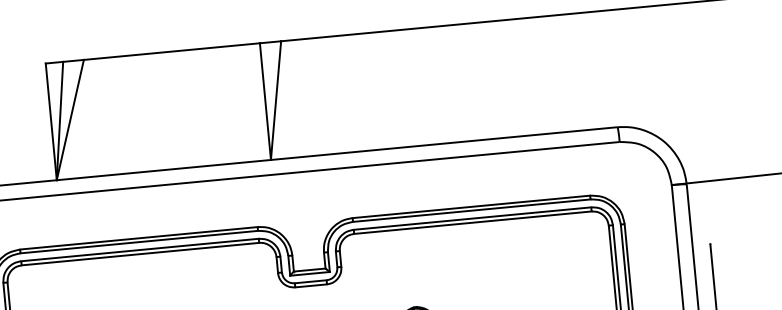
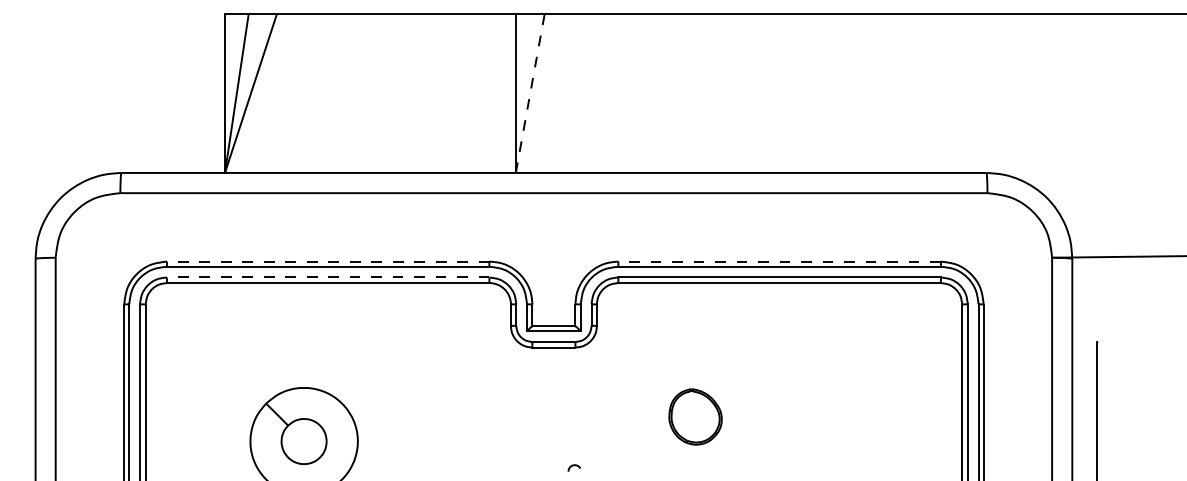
line: (276, 100) -> (530, 93), solid -> dashed
line: (471, 206) -> (779, 261), solid -> dashed
line: (138, 238) -> (327, 261), solid -> dashed
line: (139, 250) -> (327, 277), solid -> dashed

